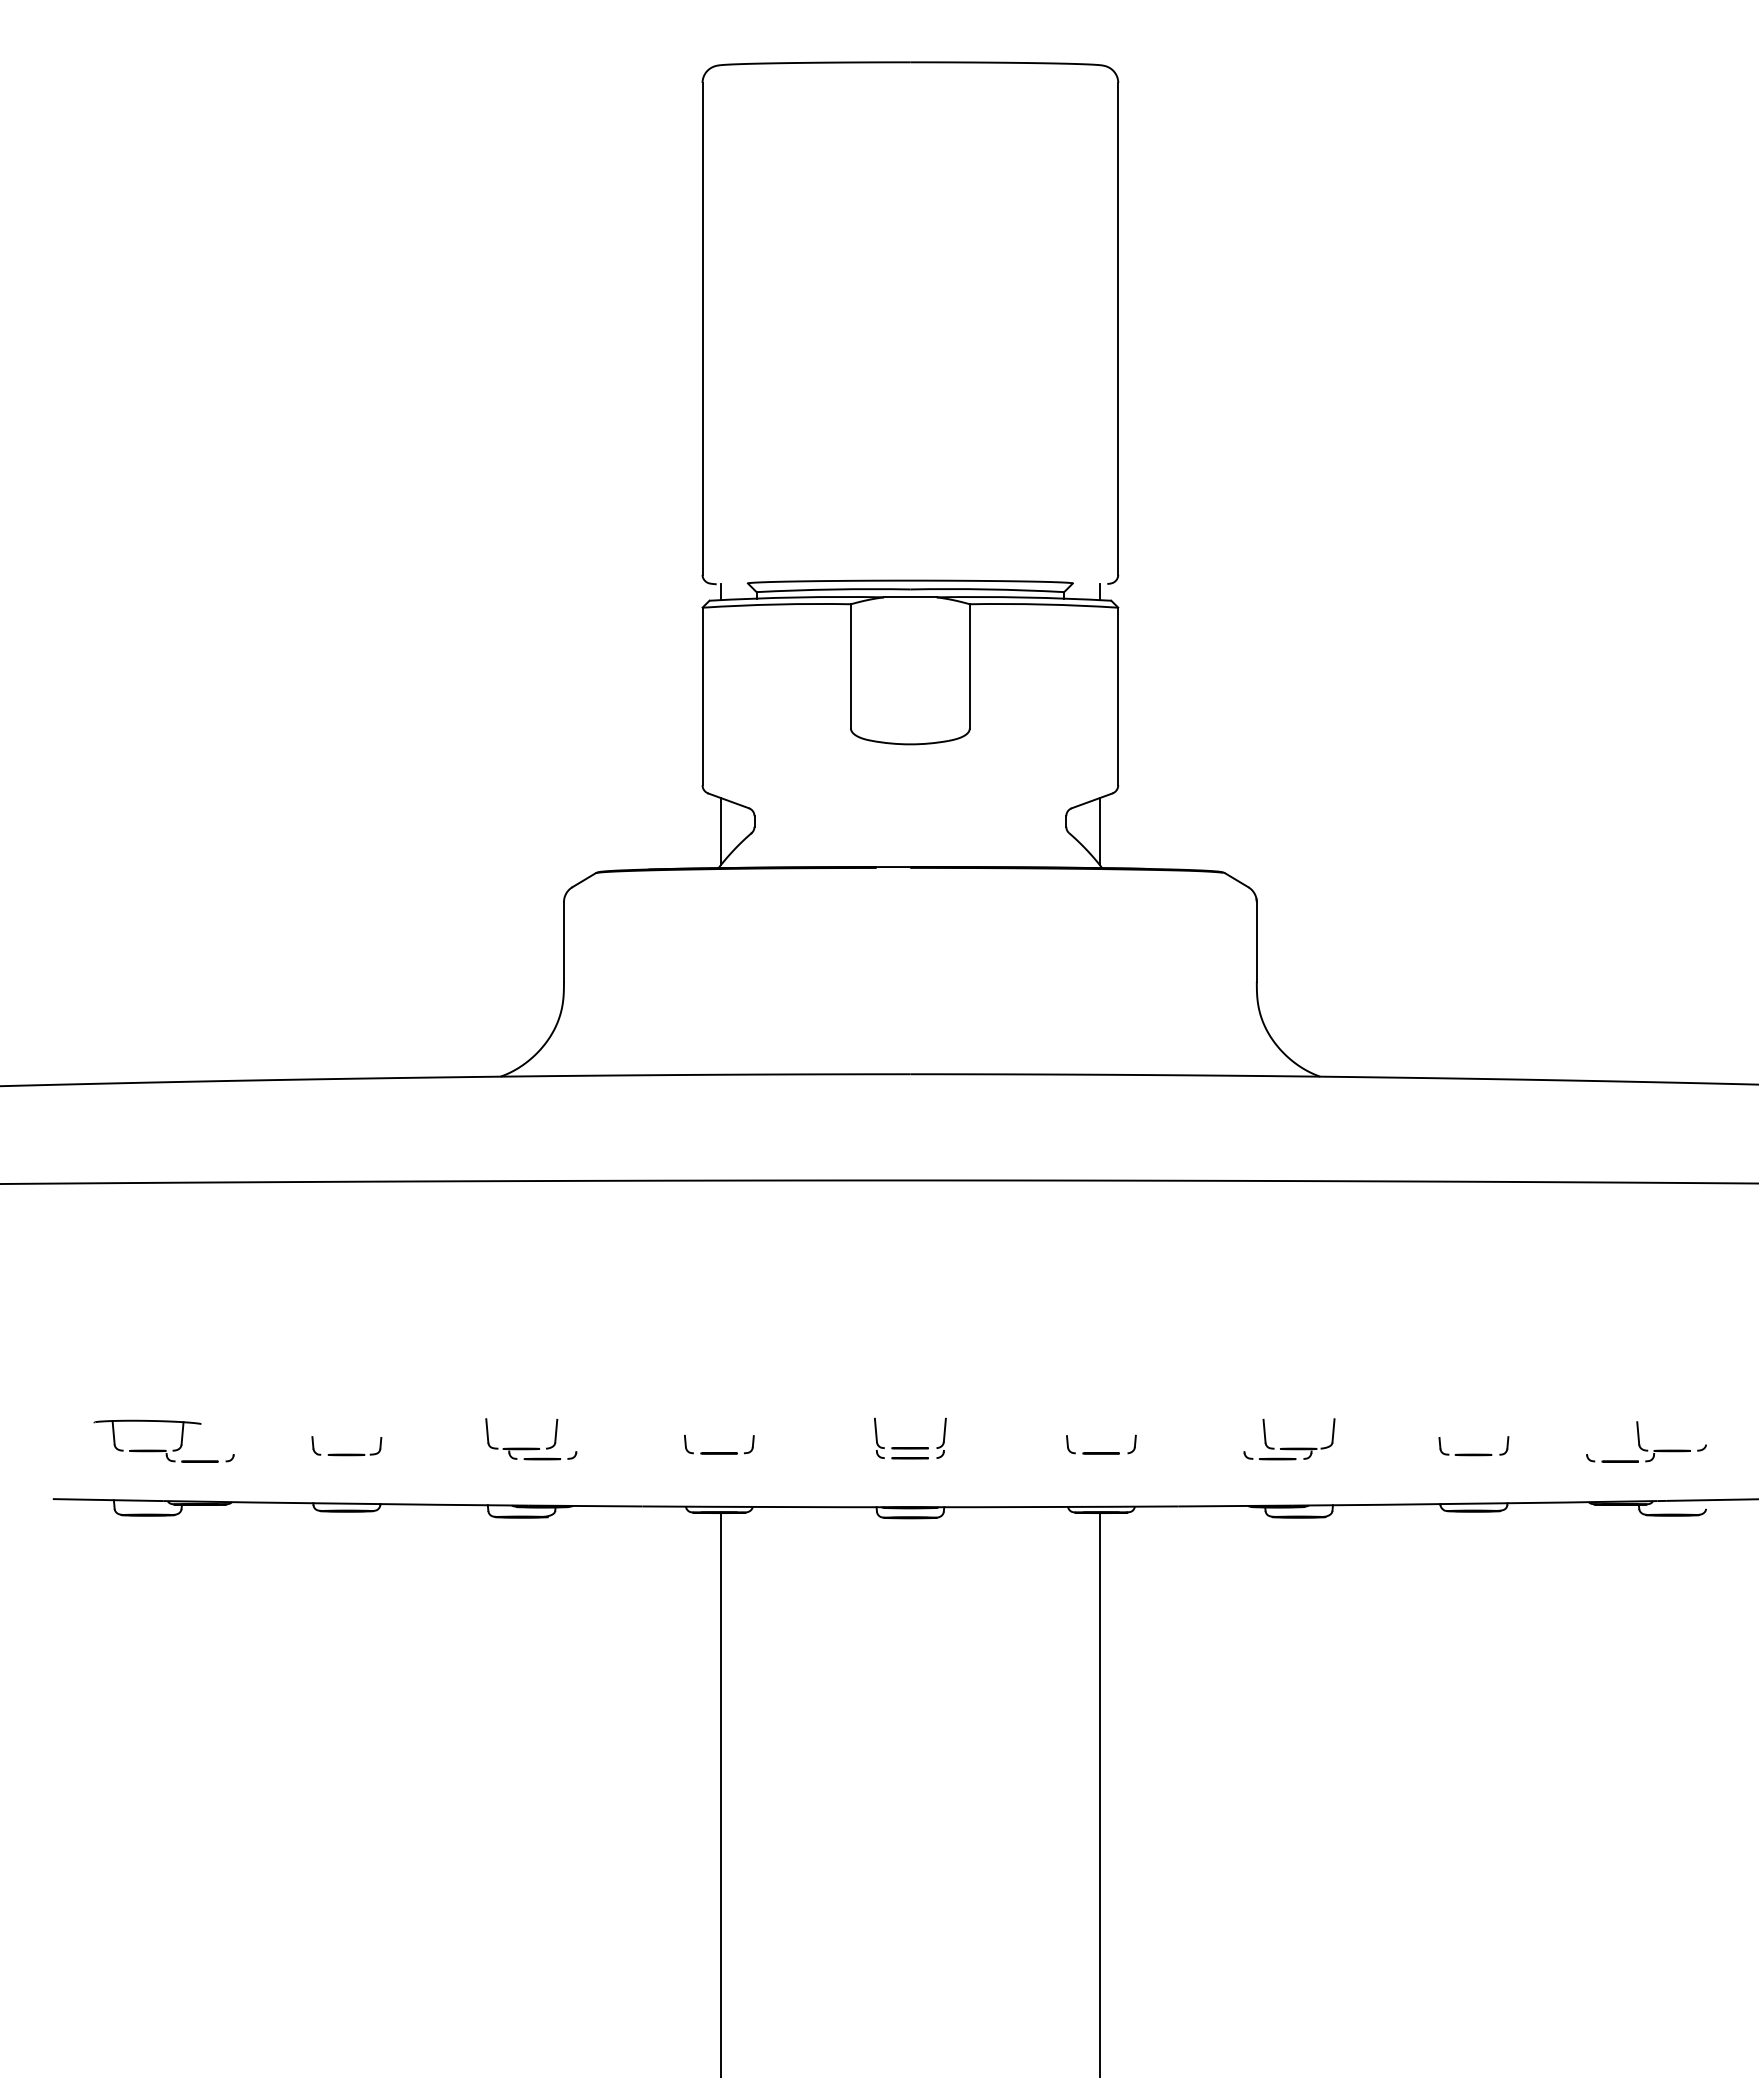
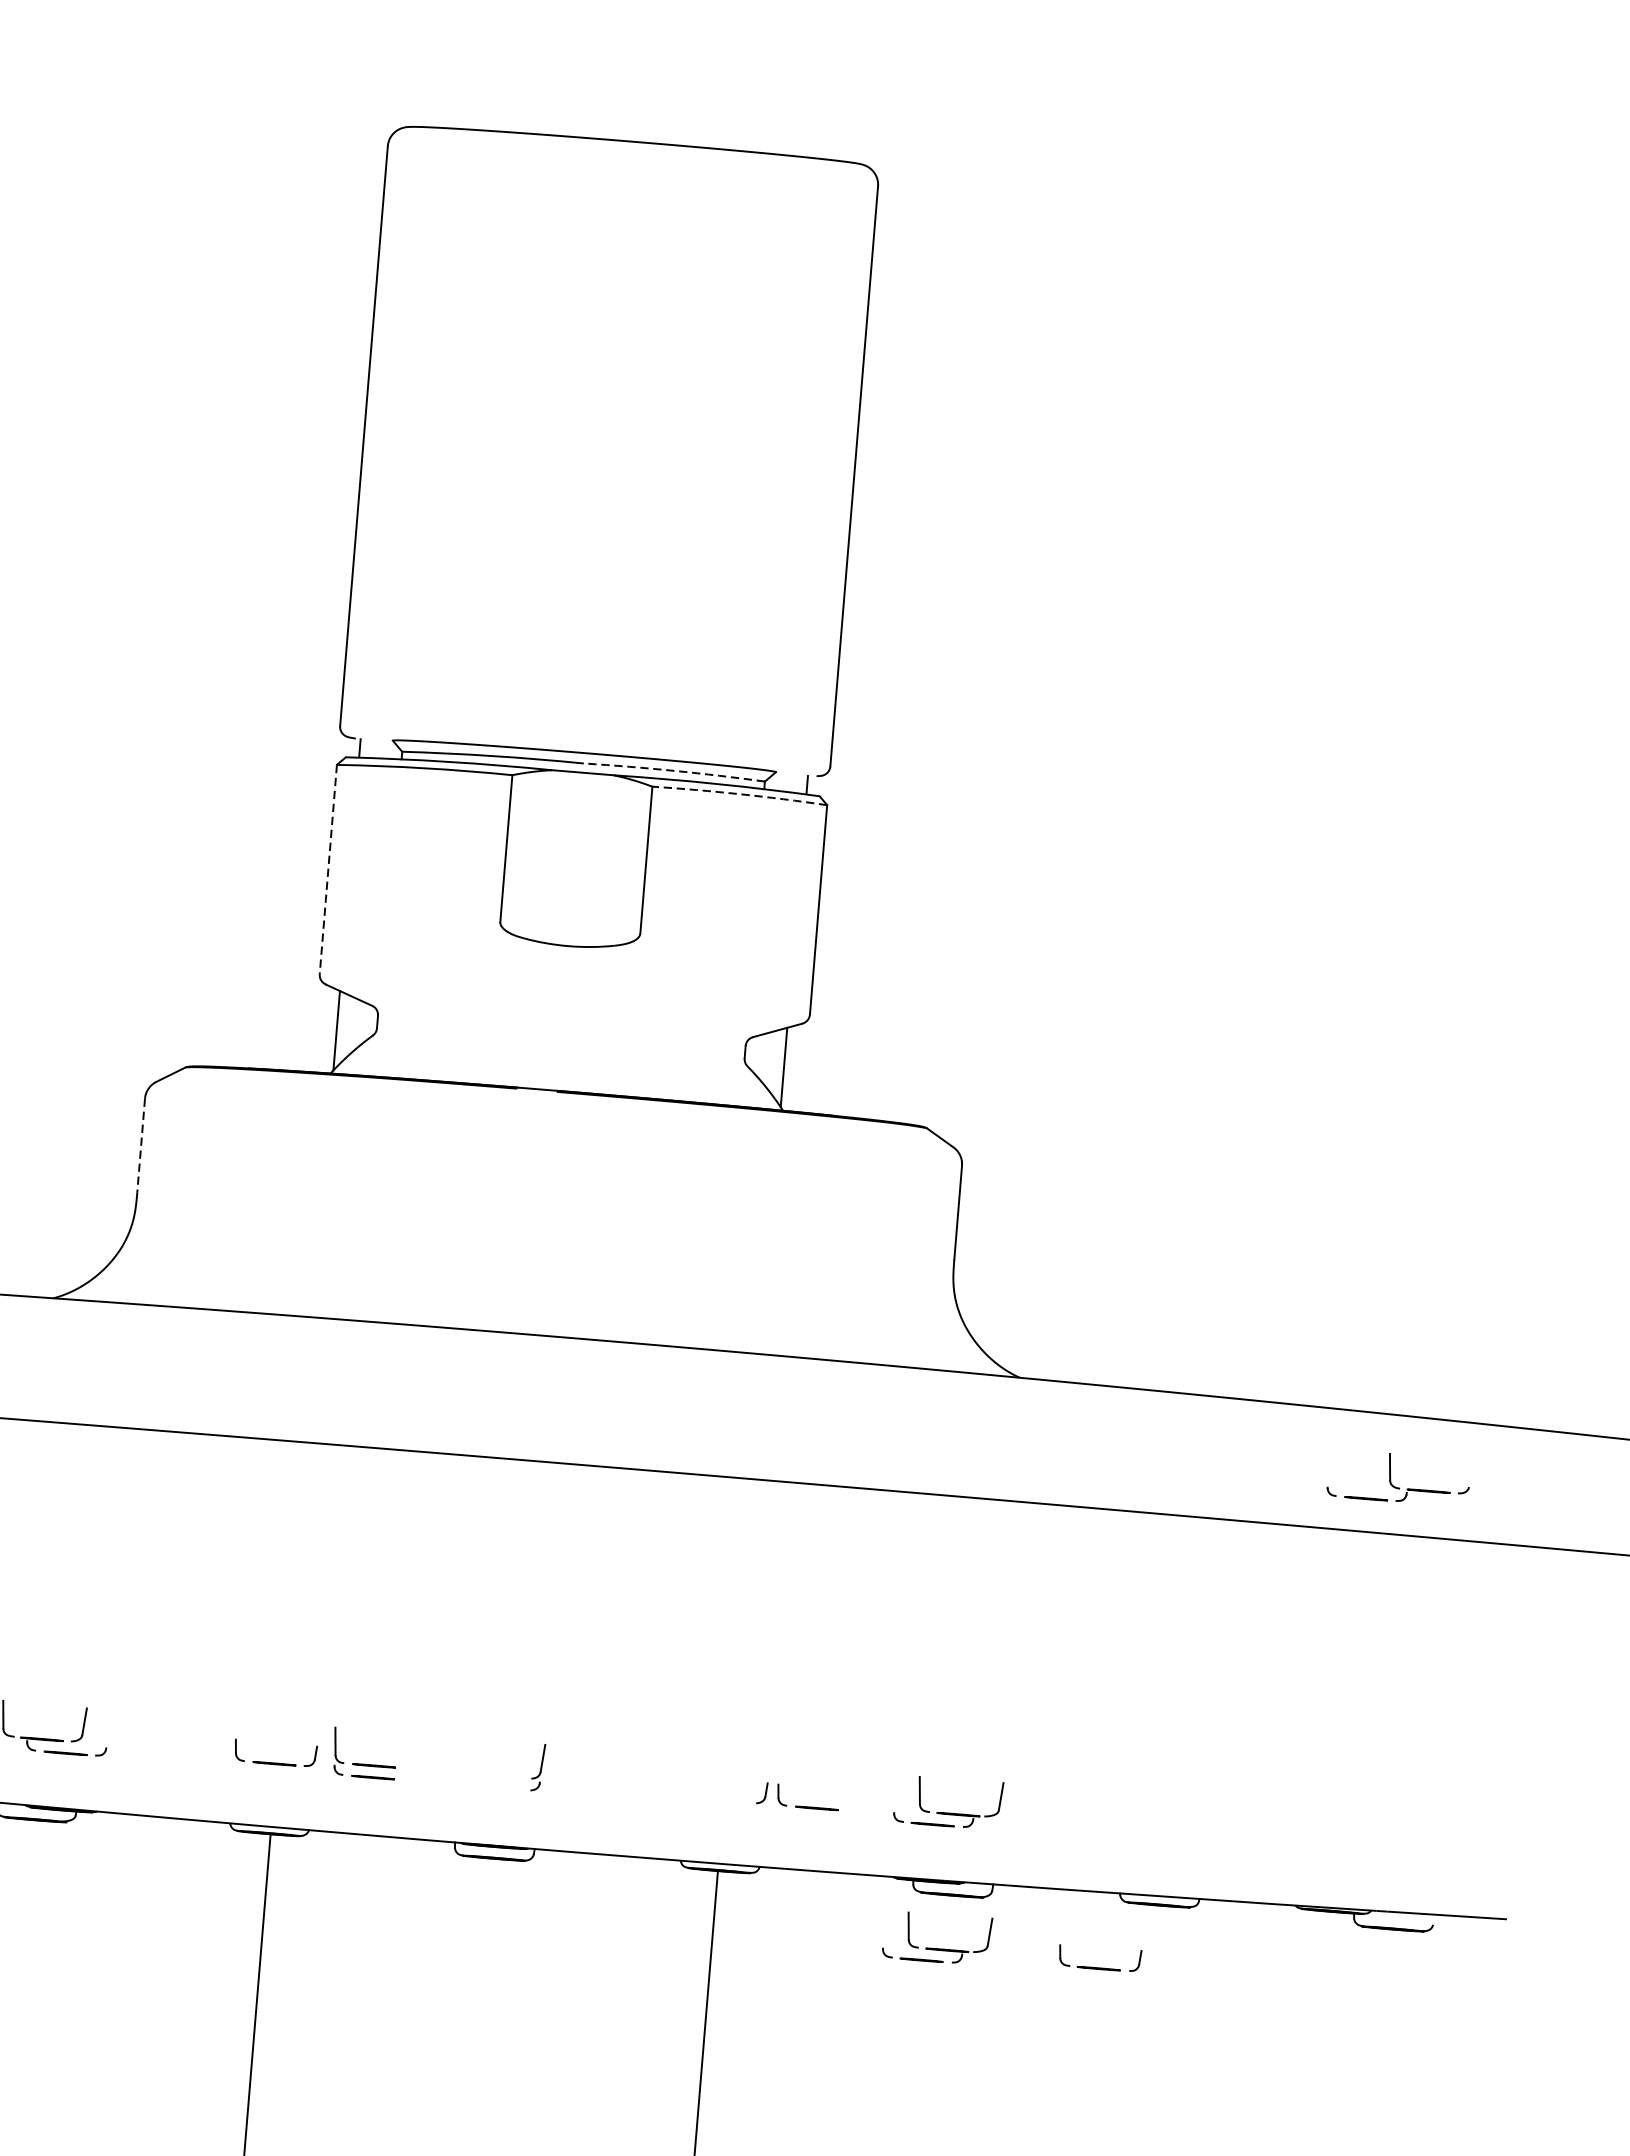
arc: (987, 589) -> (674, 771), solid -> dashed
arc: (1044, 604) -> (740, 794), solid -> dashed
line: (702, 696) -> (328, 869), solid -> dashed
line: (563, 942) -> (140, 1146), solid -> dashed
part: (1640, 1444) -> (1391, 1480), moved
part: (901, 1447) -> (363, 1764), moved
part: (1092, 1452) -> (806, 1806), moved
part: (1473, 1453) -> (1098, 1966), moved
part: (1289, 1562) -> (936, 1947), added

